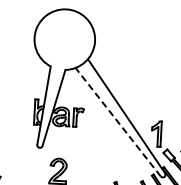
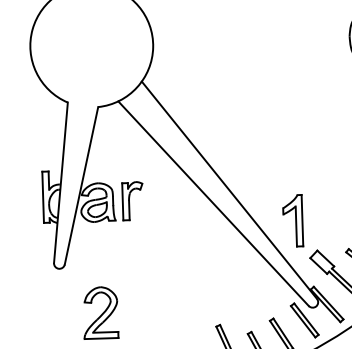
line: (118, 122) -> (214, 204), dashed -> solid

